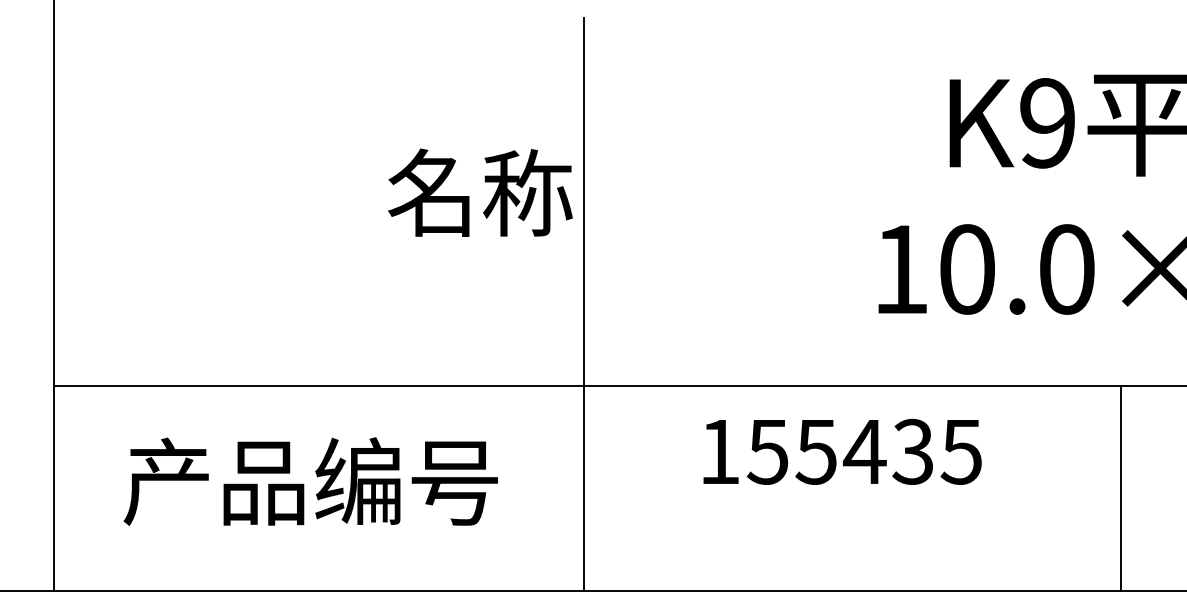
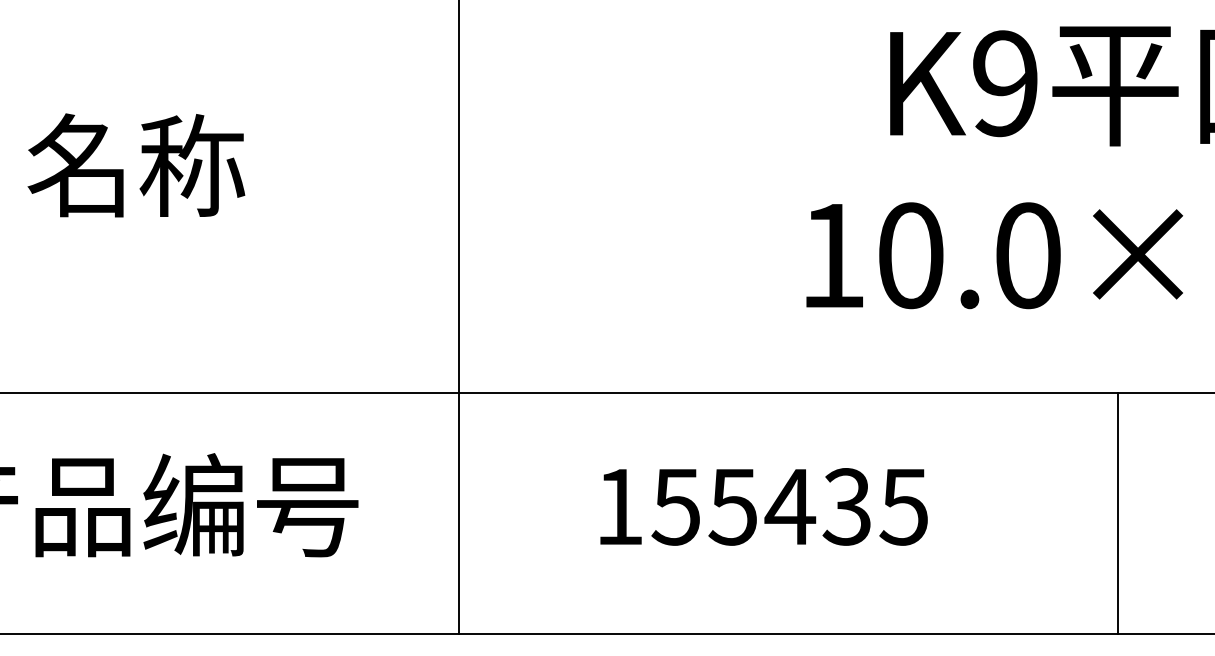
text: (480, 192) -> (136, 165), moved
text: (842, 451) -> (763, 506), moved
line: (1121, 488) -> (1118, 513), moved

